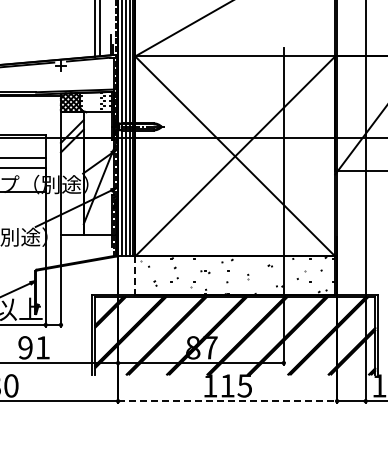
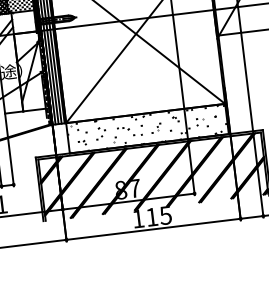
part: (205, 271) -> (123, 128), size x1.67
line: (135, 275) -> (68, 138), dashed -> solid
line: (227, 401) -> (153, 229), dashed -> solid

